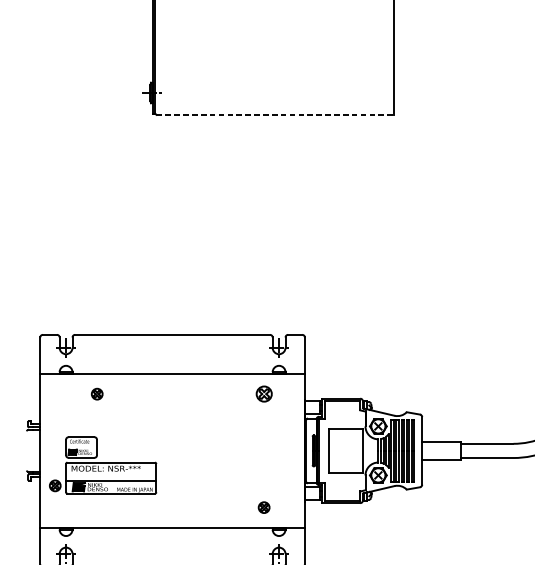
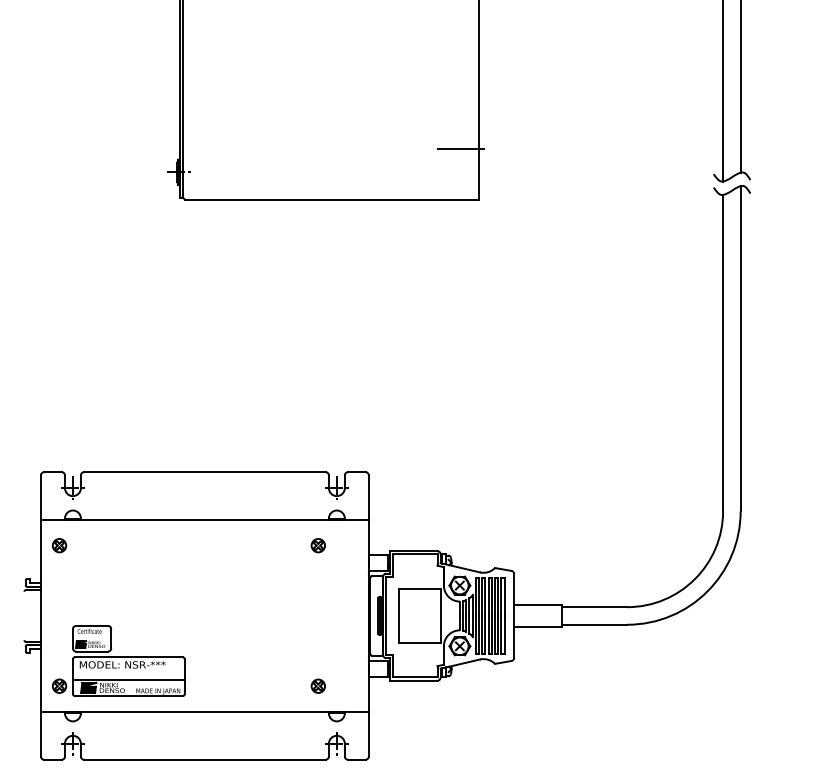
line: (379, 73) -> (461, 148), added
line: (274, 114) -> (331, 199), dashed -> solid
part: (97, 394) -> (59, 545), moved
part: (263, 394) -> (317, 545), size x0.71
part: (102, 465) -> (118, 660), moved

